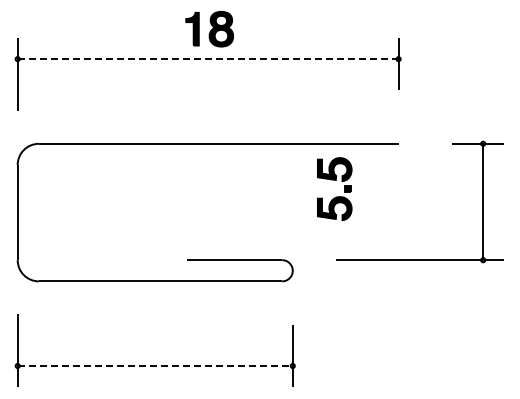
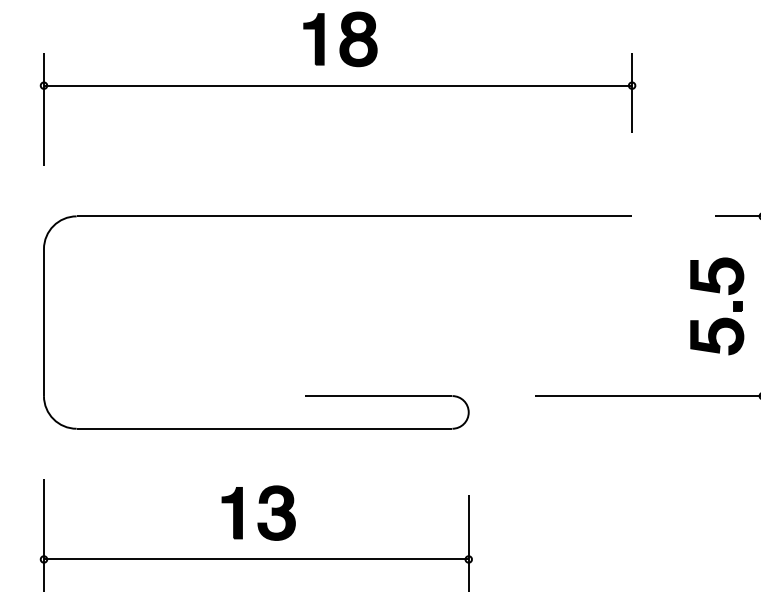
line: (208, 59) -> (338, 86), dashed -> solid
part: (336, 196) -> (720, 317), moved
part: (156, 335) -> (258, 512), added
line: (155, 366) -> (256, 560), dashed -> solid

